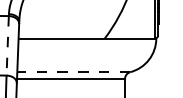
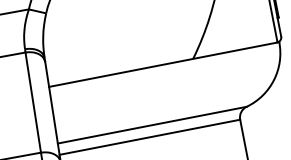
line: (7, 45) -> (32, 102), dashed -> solid
line: (73, 72) -> (151, 125), dashed -> solid

